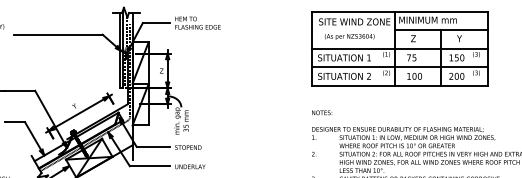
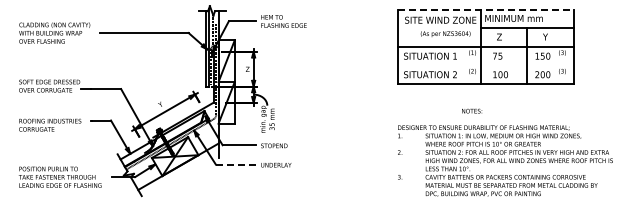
line: (399, 11) -> (485, 9), solid -> dashed
text: (349, 36) -> (445, 33), moved
line: (399, 67) -> (485, 65), removed
text: (322, 112) -> (472, 110), moved
line: (150, 166) -> (236, 164), solid -> dashed

